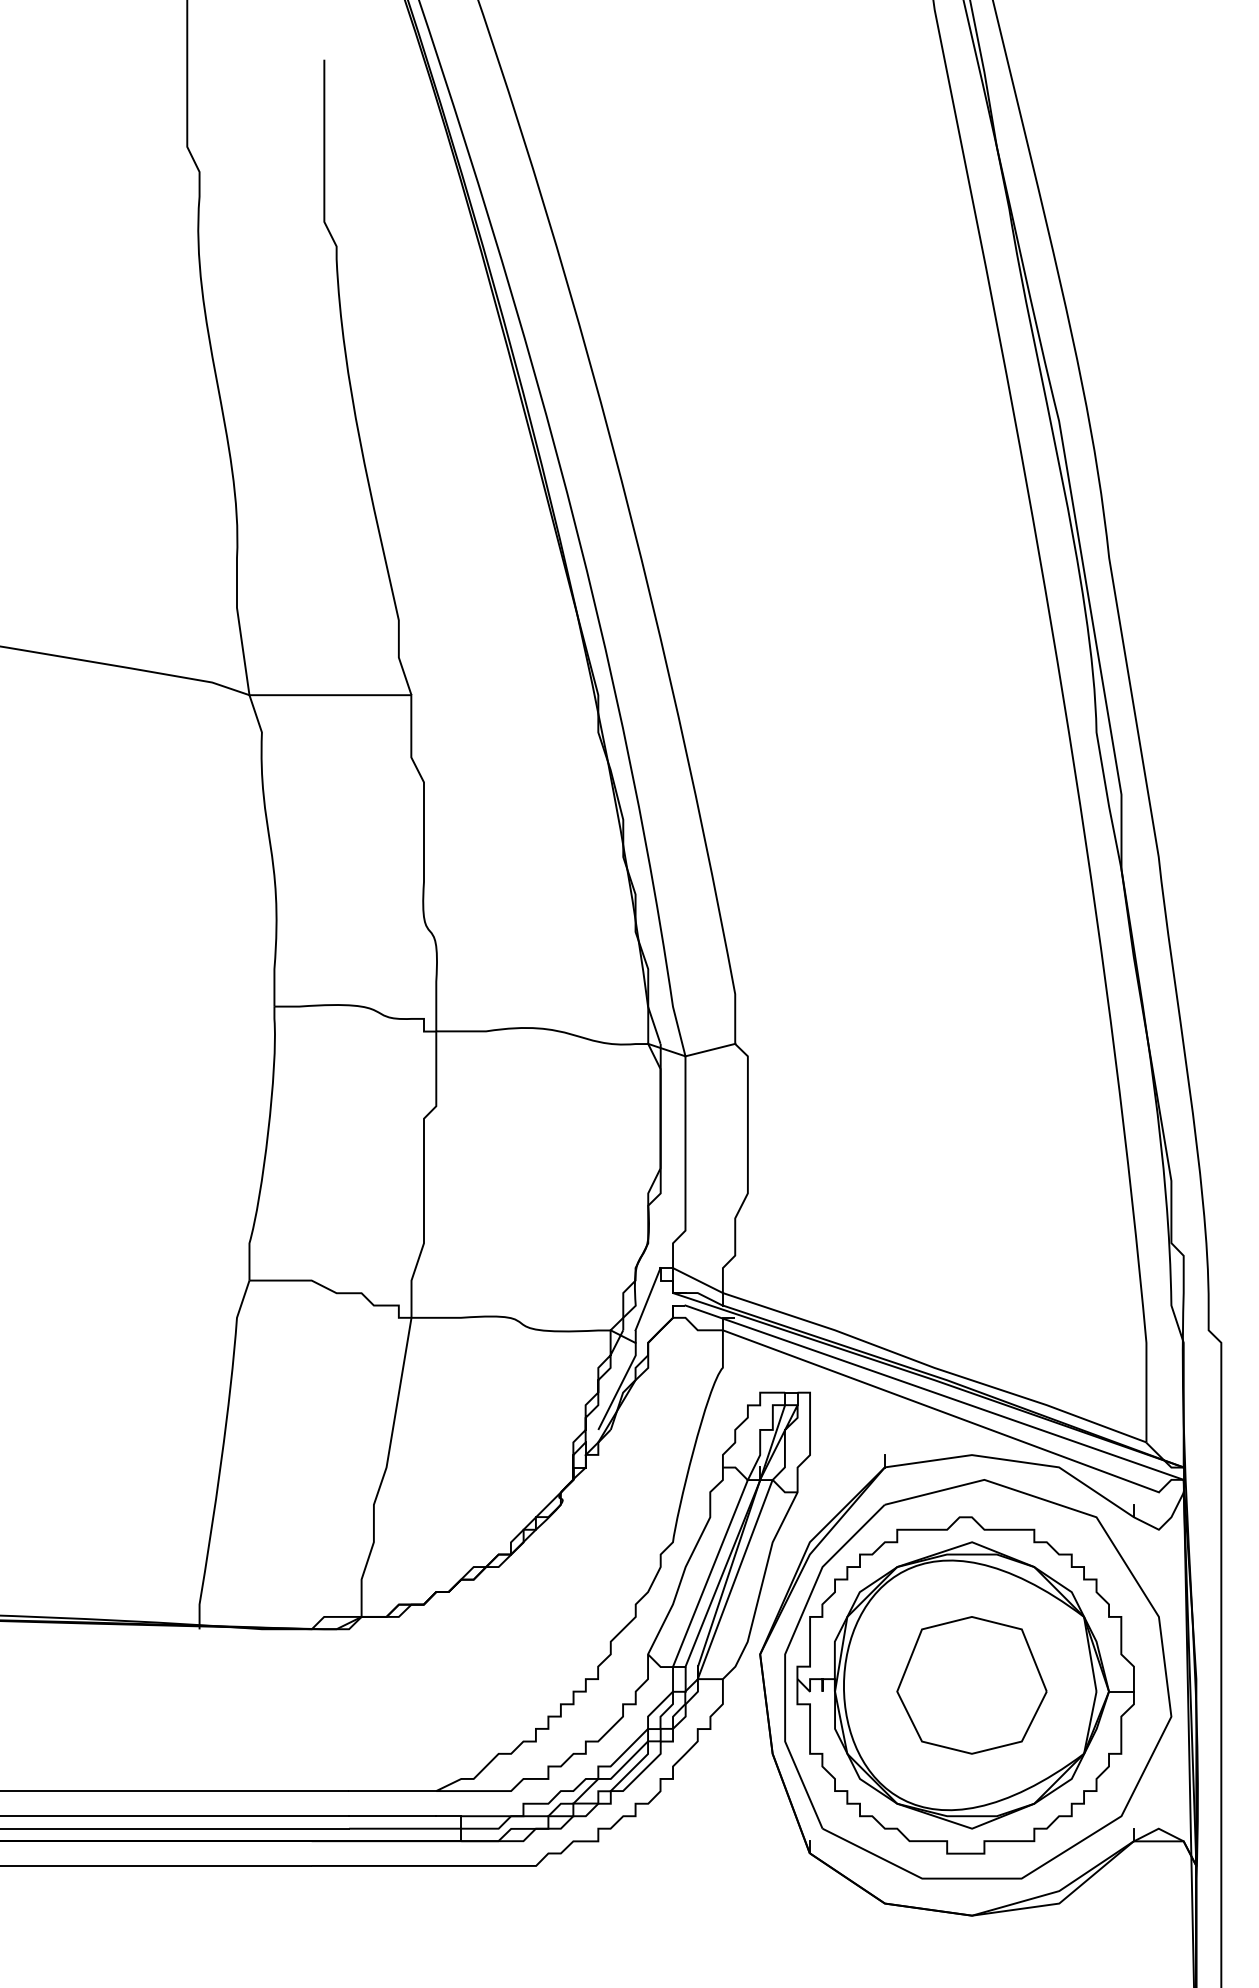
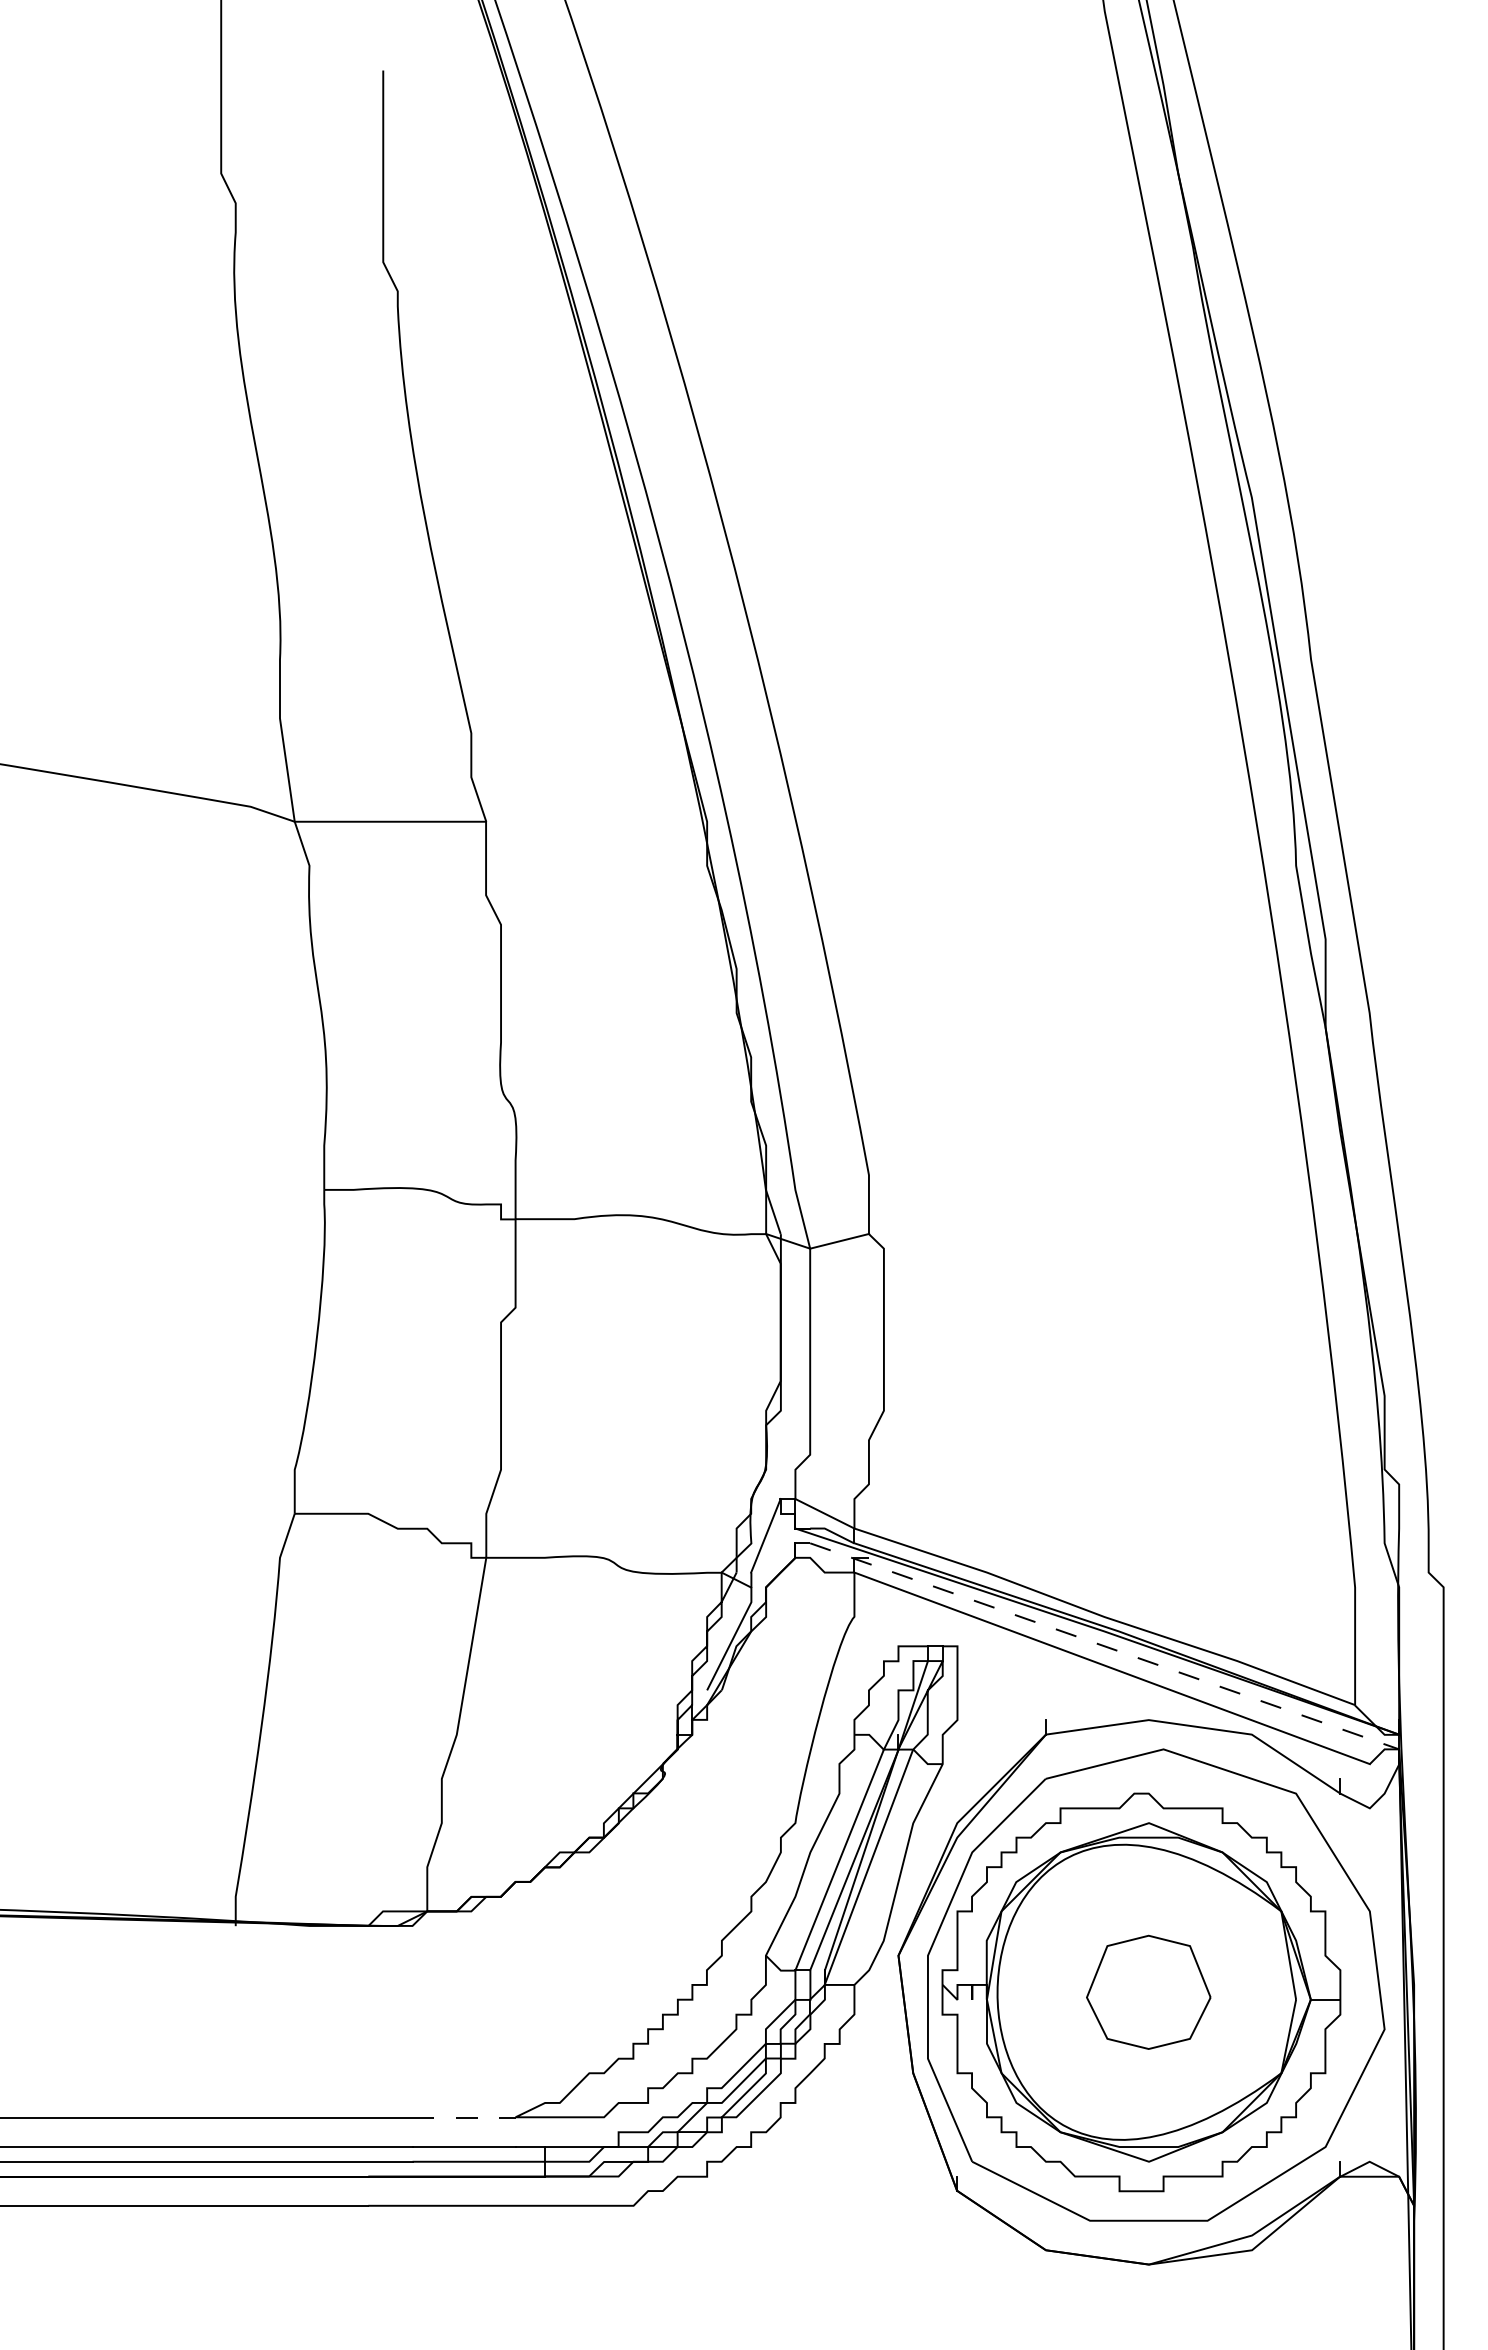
line: (934, 1392) -> (1104, 1646), solid -> dashed
part: (971, 1685) -> (1148, 1992), size x0.7
line: (393, 1791) -> (464, 2117), solid -> dashed

